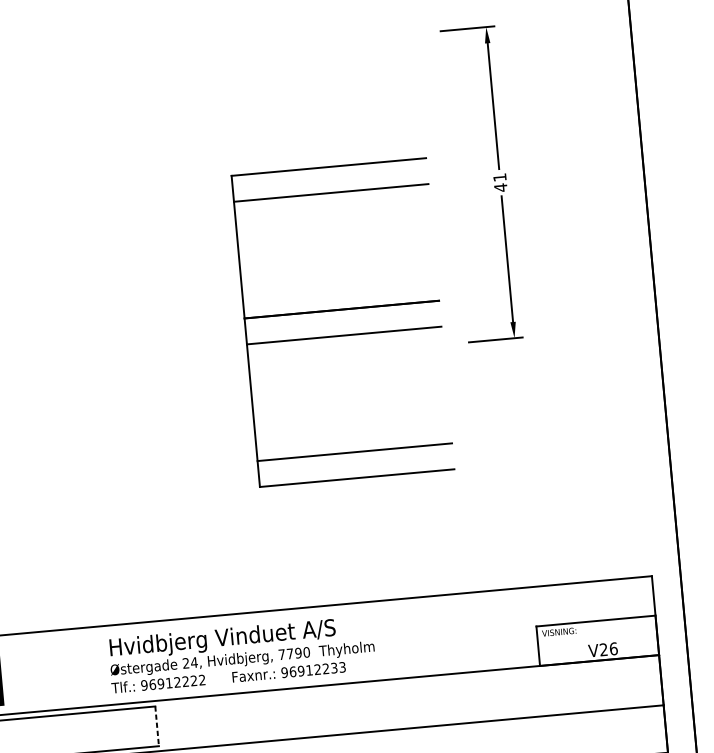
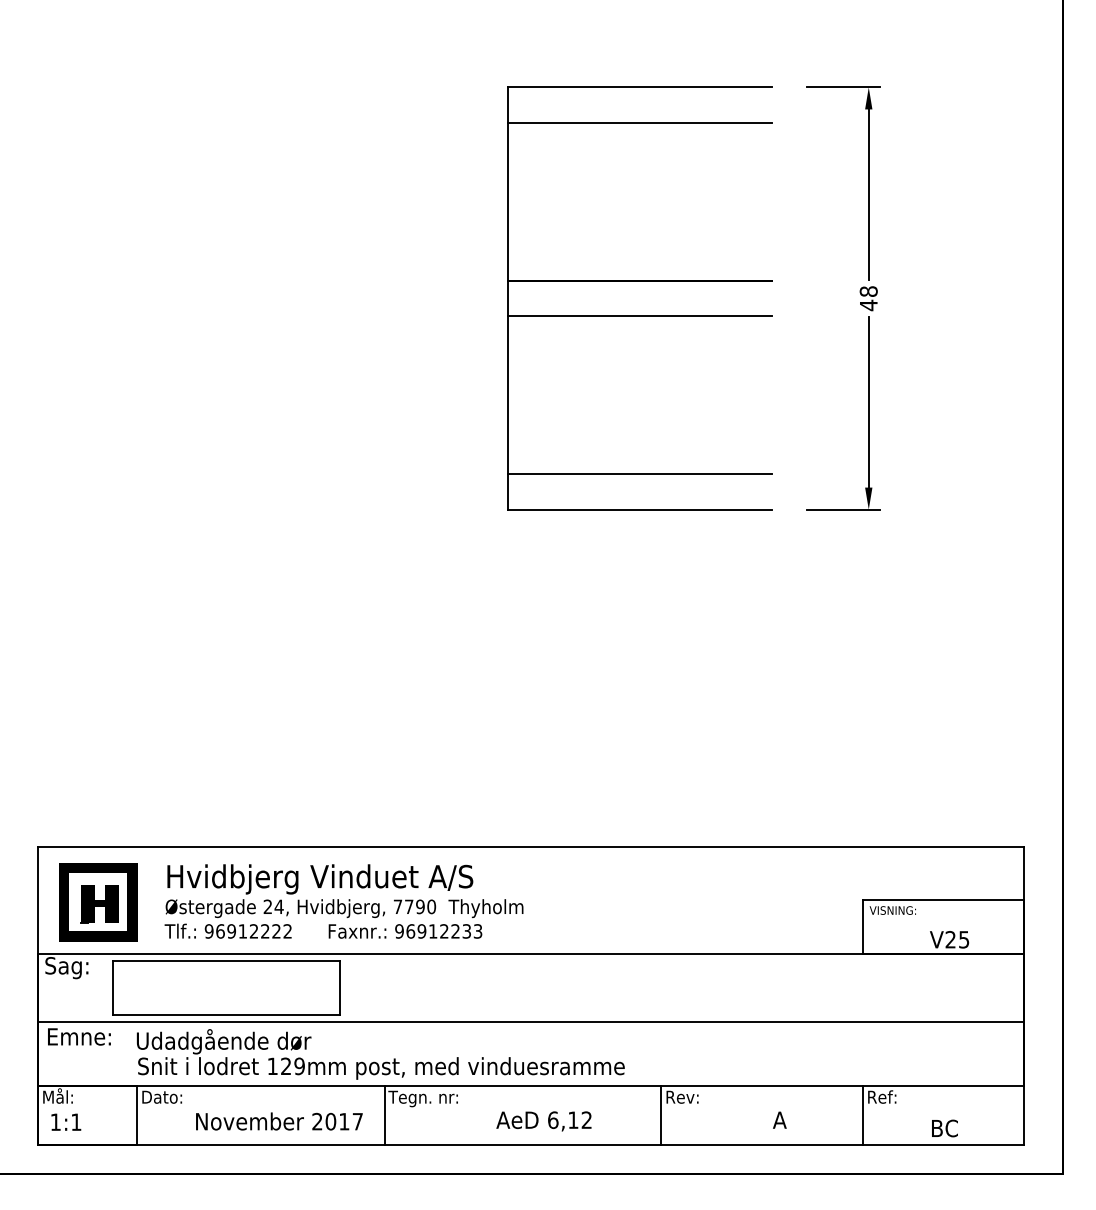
text: (499, 177) -> (868, 291), 41 -> 48
part: (341, 310) -> (639, 281), moved
text: (613, 648) -> (964, 939), V26 -> V25
text: (241, 654) -> (343, 901), moved
line: (157, 726) -> (340, 988), dashed -> solid

